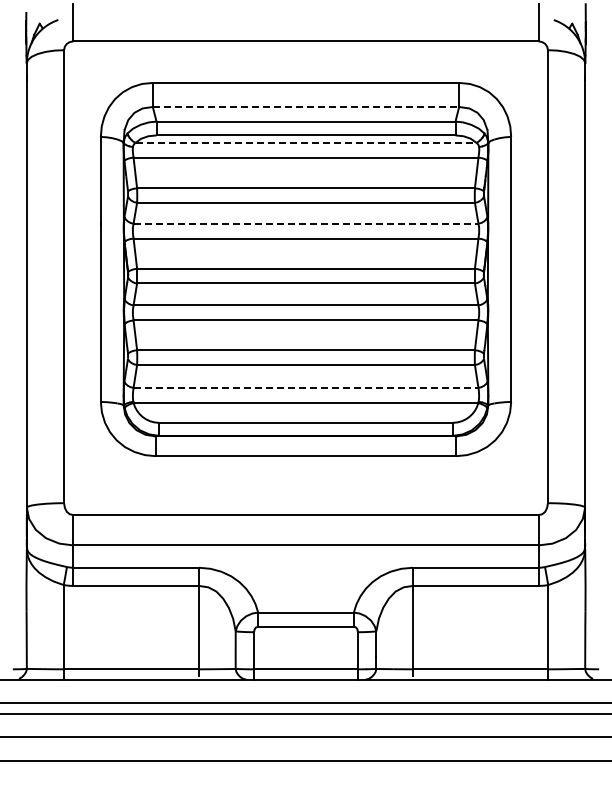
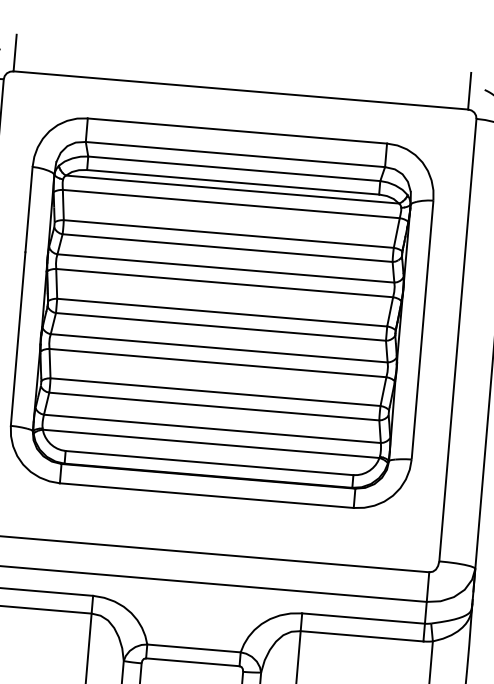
line: (306, 107) -> (235, 155), dashed -> solid
line: (306, 142) -> (233, 189), dashed -> solid
line: (306, 223) -> (226, 268), dashed -> solid
line: (306, 387) -> (212, 428), dashed -> solid

